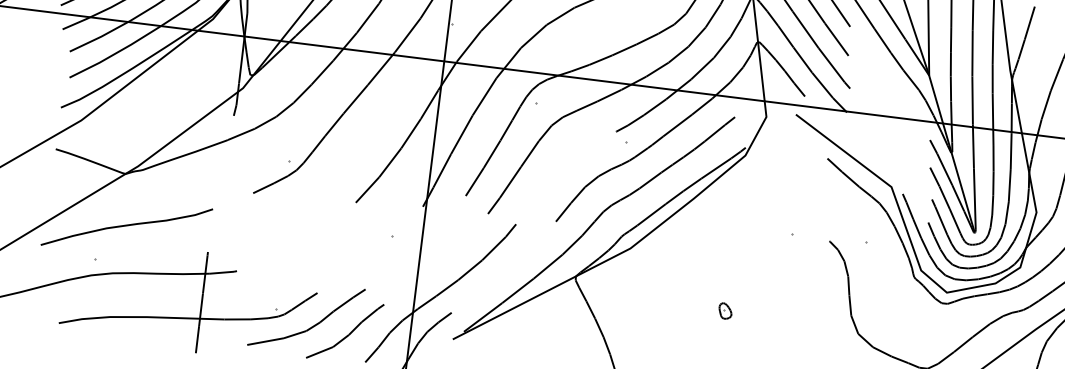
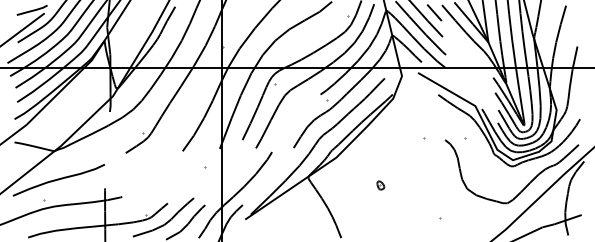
part: (724, 311) -> (380, 185), moved

